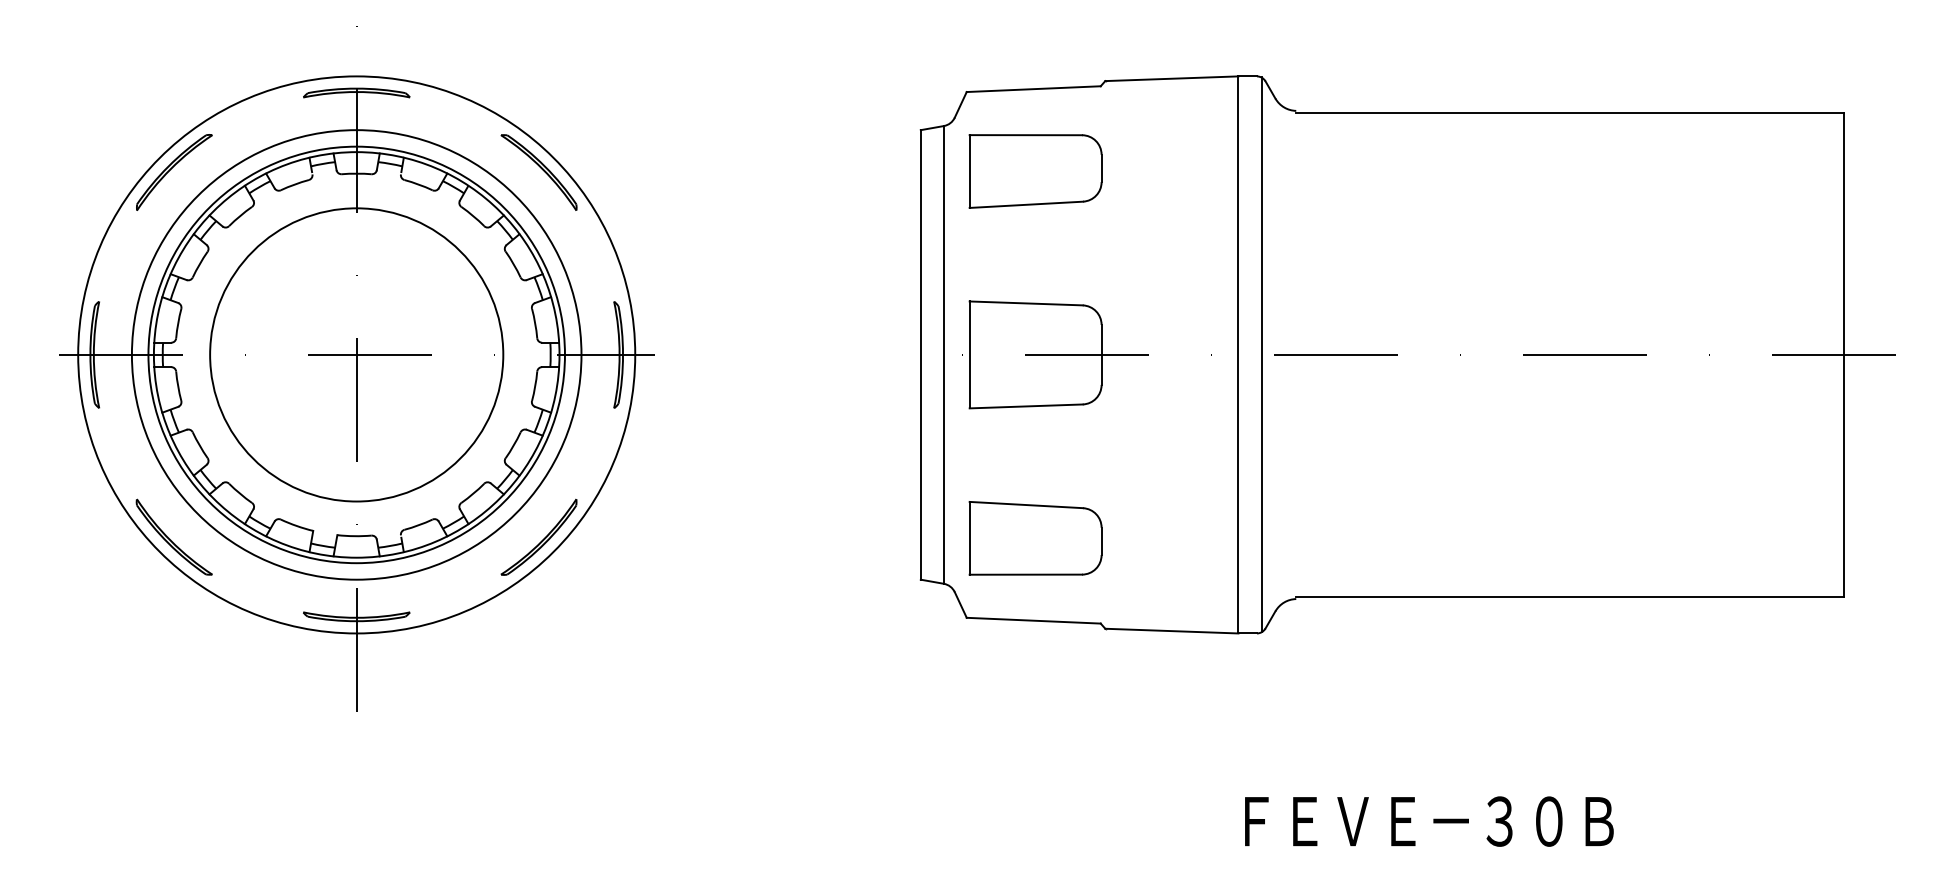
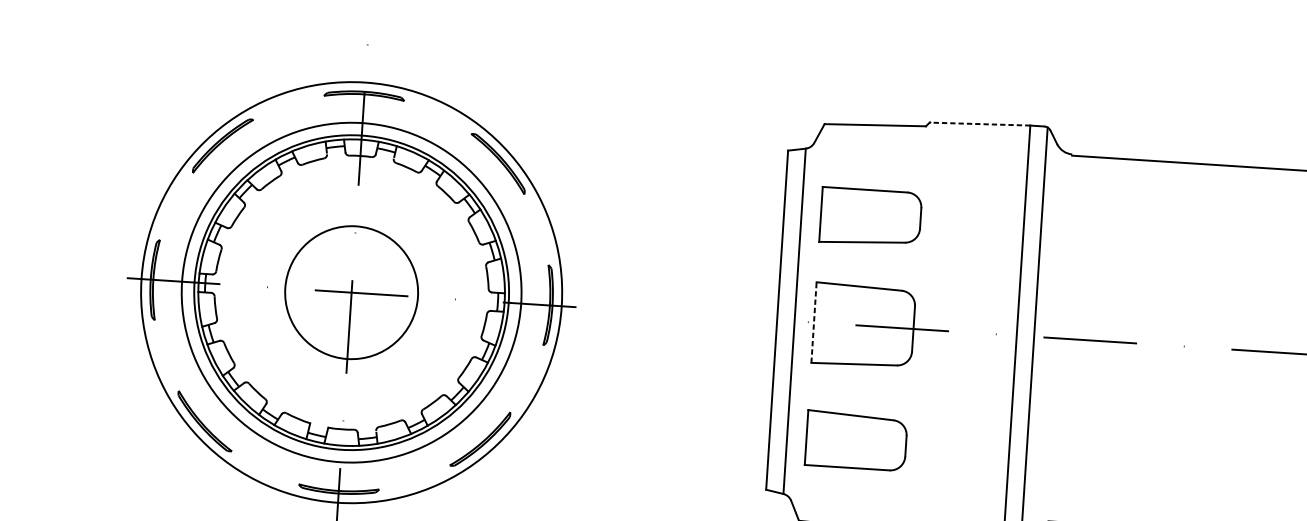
line: (1171, 78) -> (979, 123), solid -> dashed
part: (1035, 171) -> (870, 217), moved
circle: (356, 354) -> (351, 292), size x0.6
line: (969, 354) -> (813, 322), solid -> dashed
part: (1035, 538) -> (856, 440), moved

